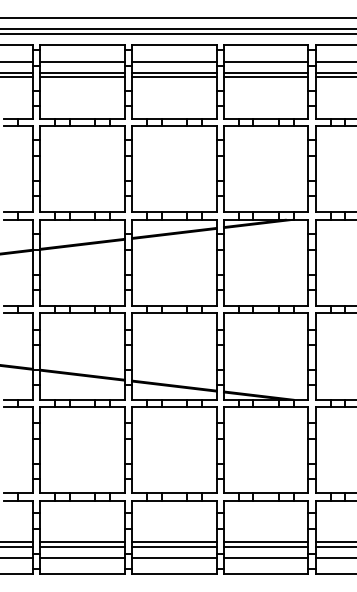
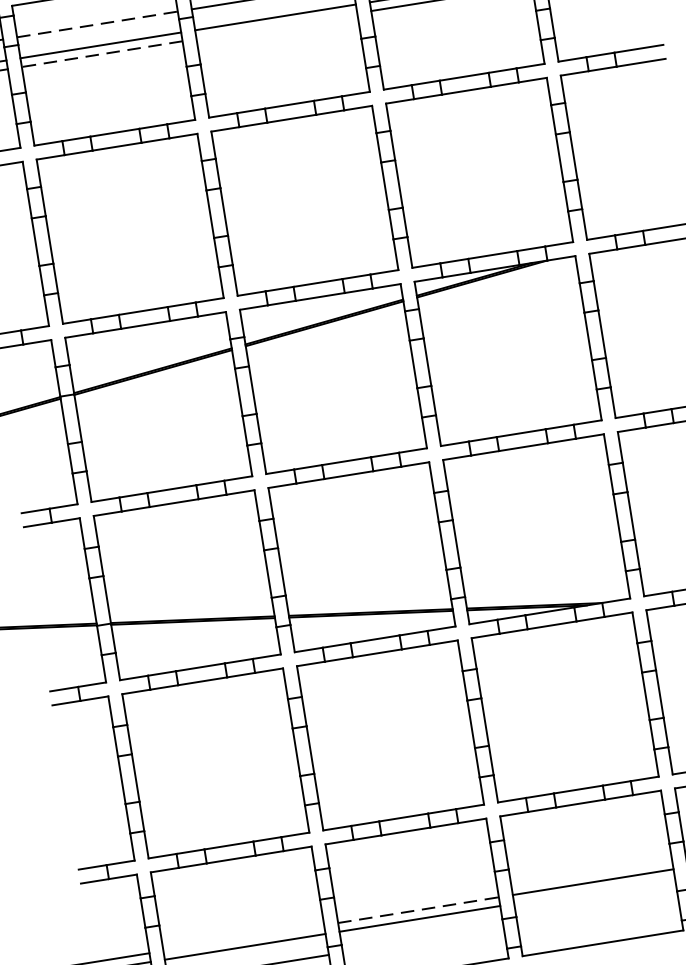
line: (83, 61) -> (99, 23), solid -> dashed
line: (82, 77) -> (102, 54), solid -> dashed
line: (174, 77) -> (277, 26), removed
line: (82, 542) -> (243, 938), removed
line: (174, 542) -> (418, 910), solid -> dashed
line: (265, 546) -> (593, 890), removed
line: (174, 557) -> (423, 939), removed
line: (265, 557) -> (596, 911), removed

